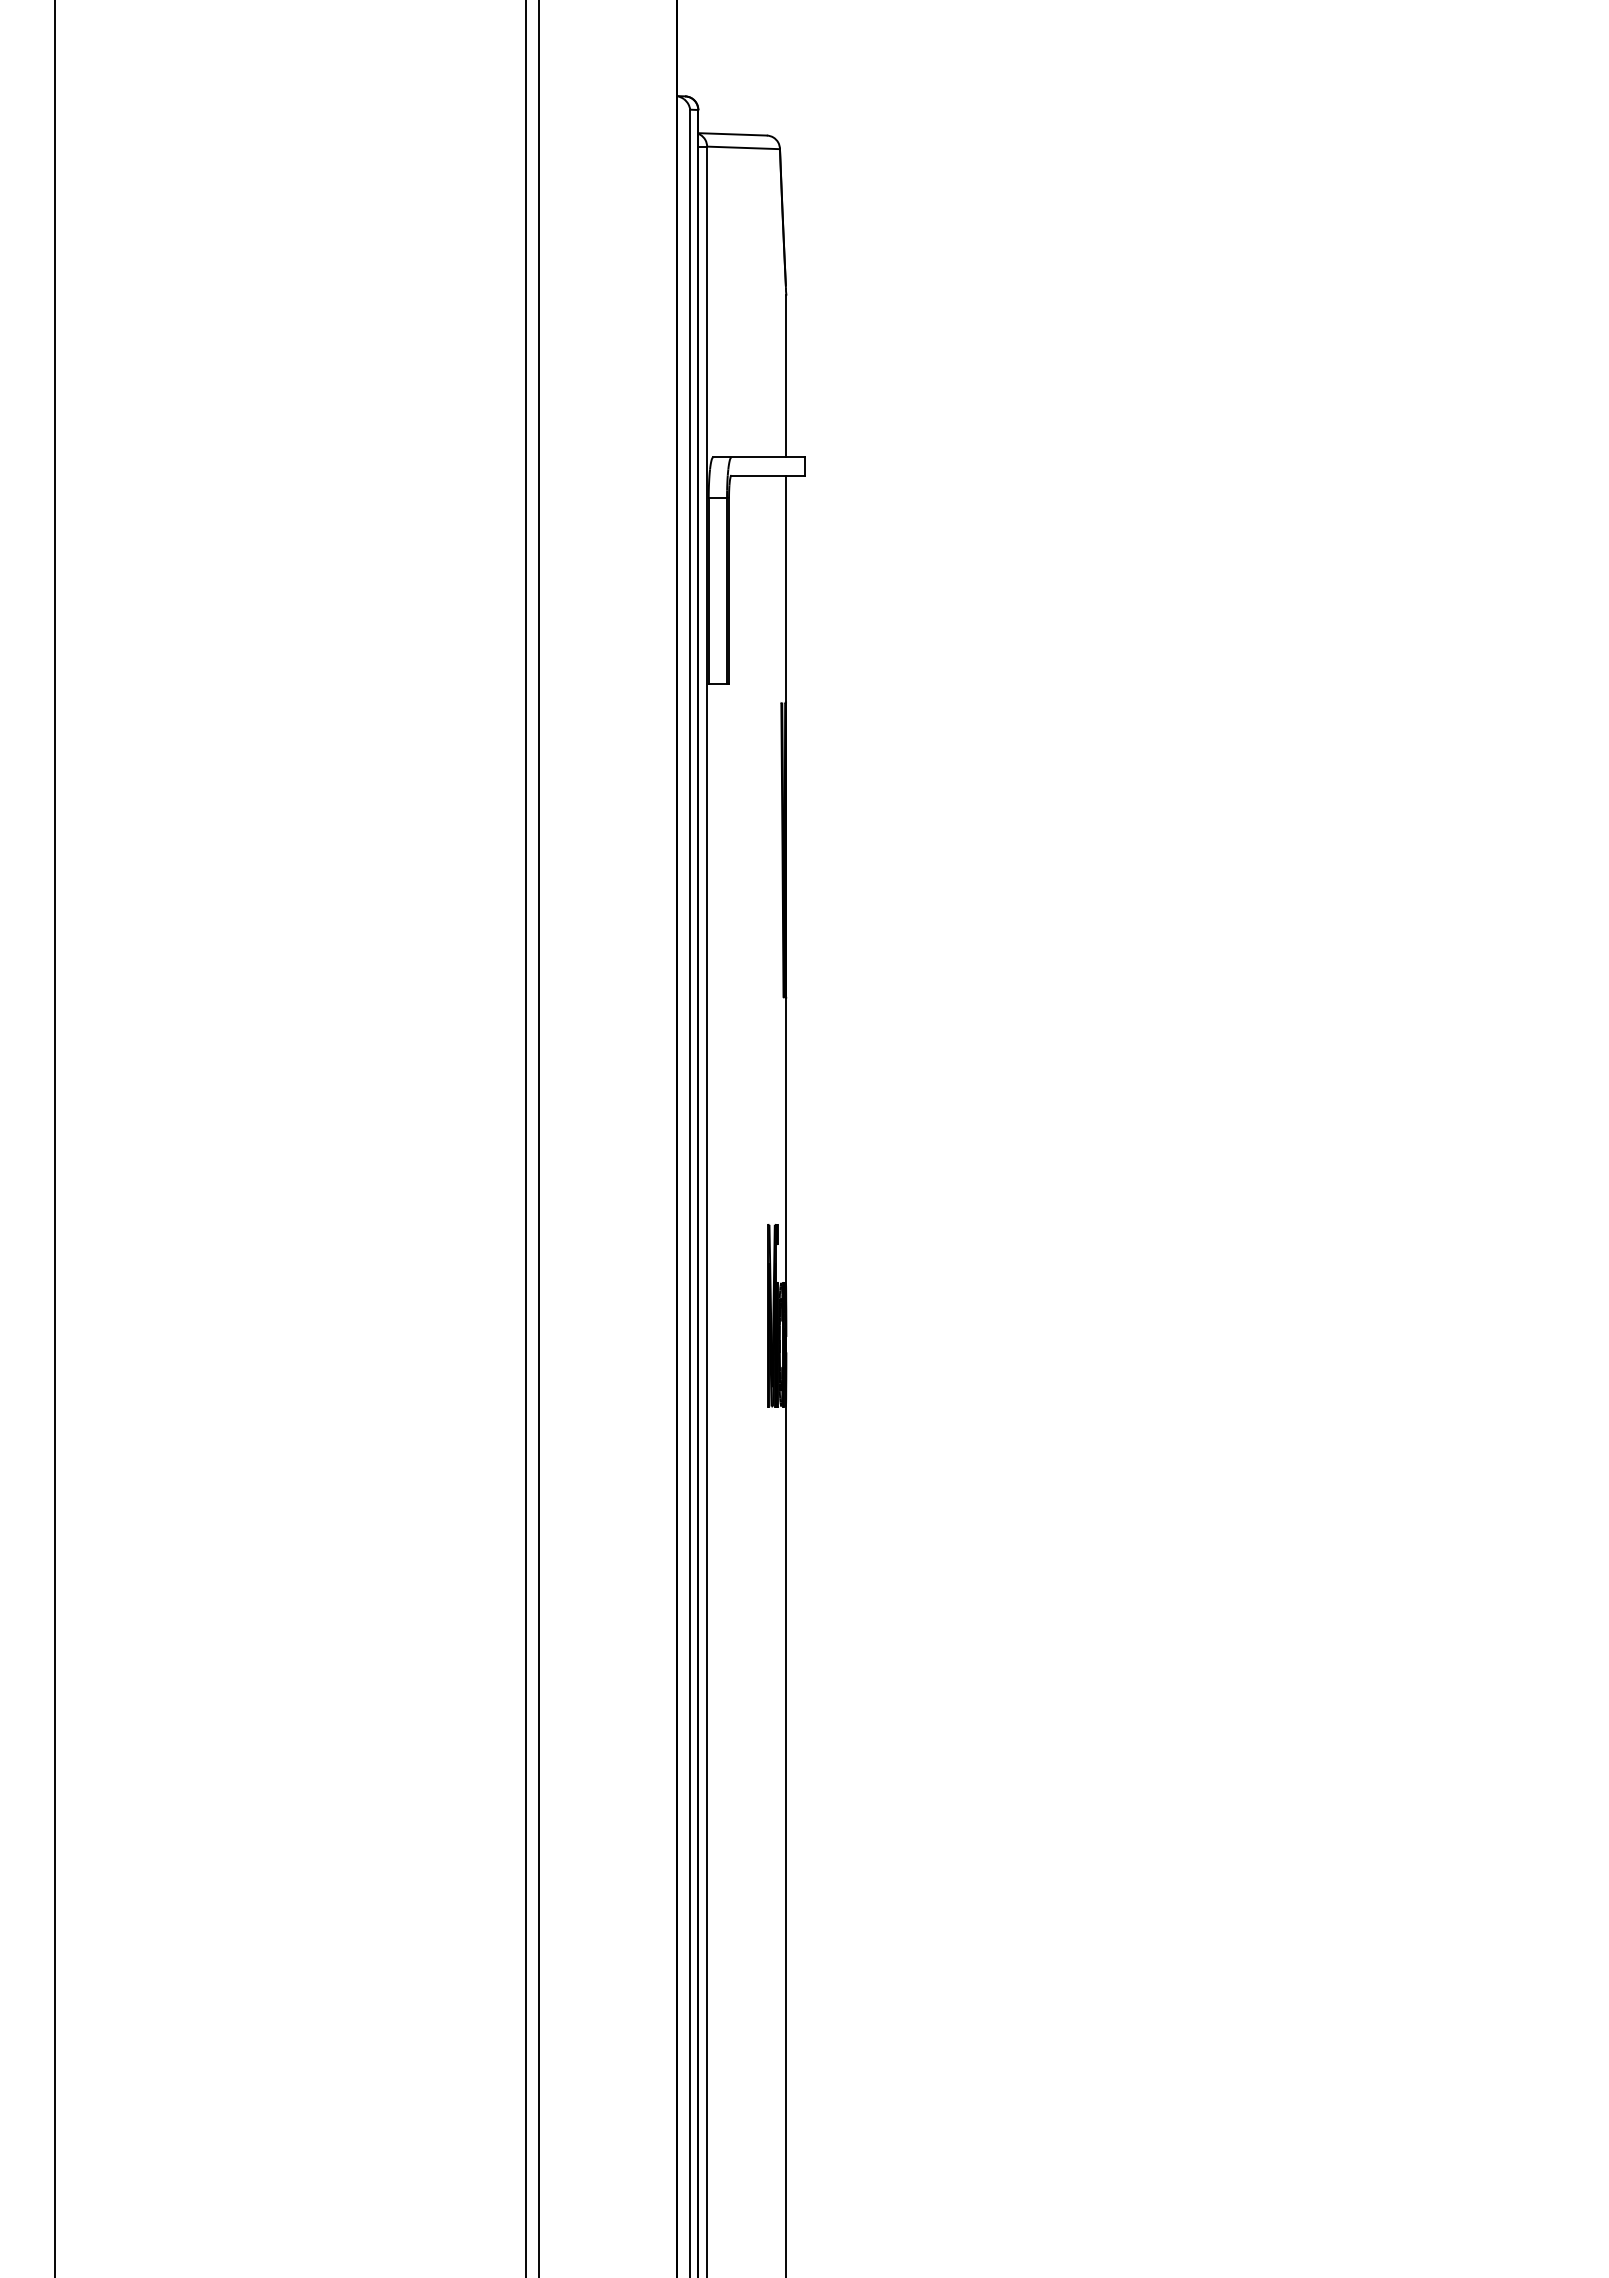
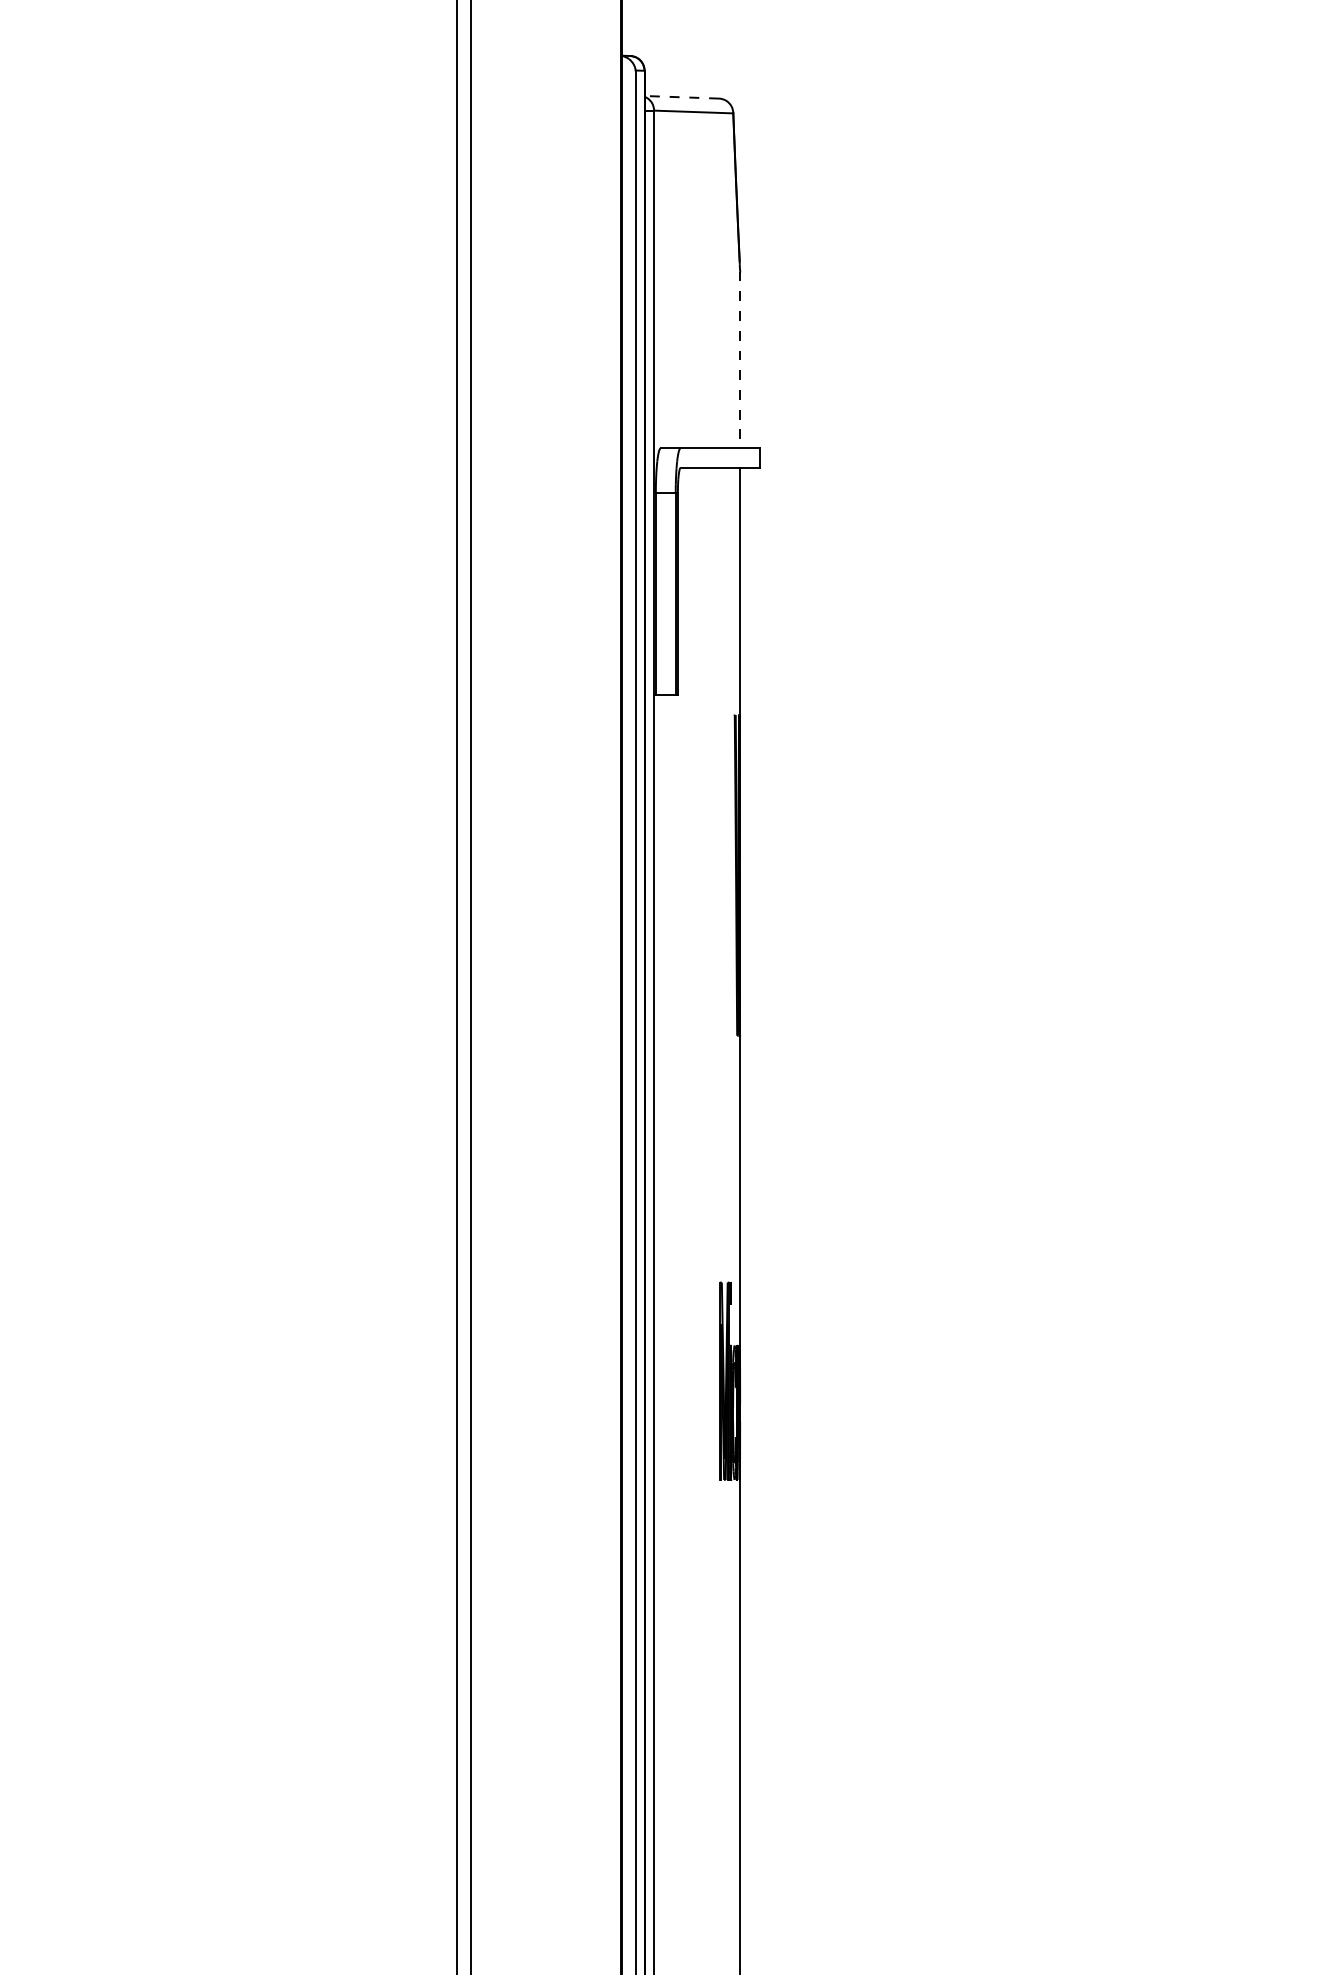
line: (732, 134) -> (681, 97), solid -> dashed
line: (786, 376) -> (740, 360), solid -> dashed

